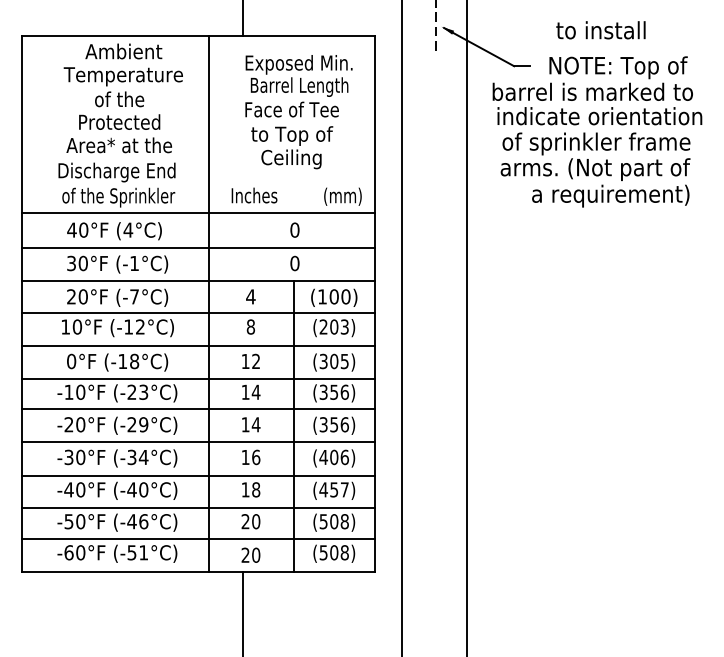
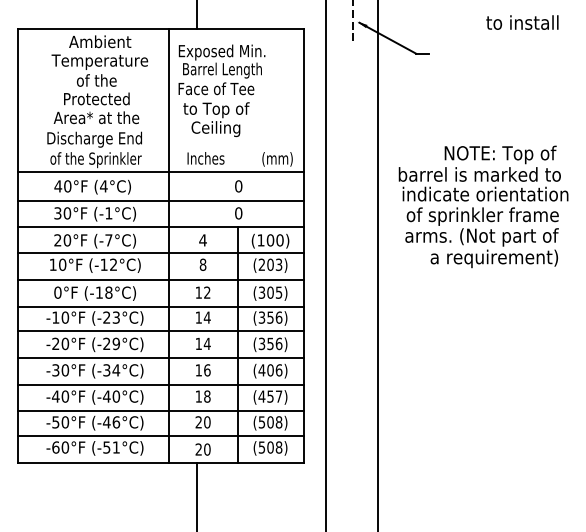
text: (601, 30) -> (522, 22), moved
text: (298, 111) -> (221, 90), moved
text: (597, 131) -> (483, 206), moved

